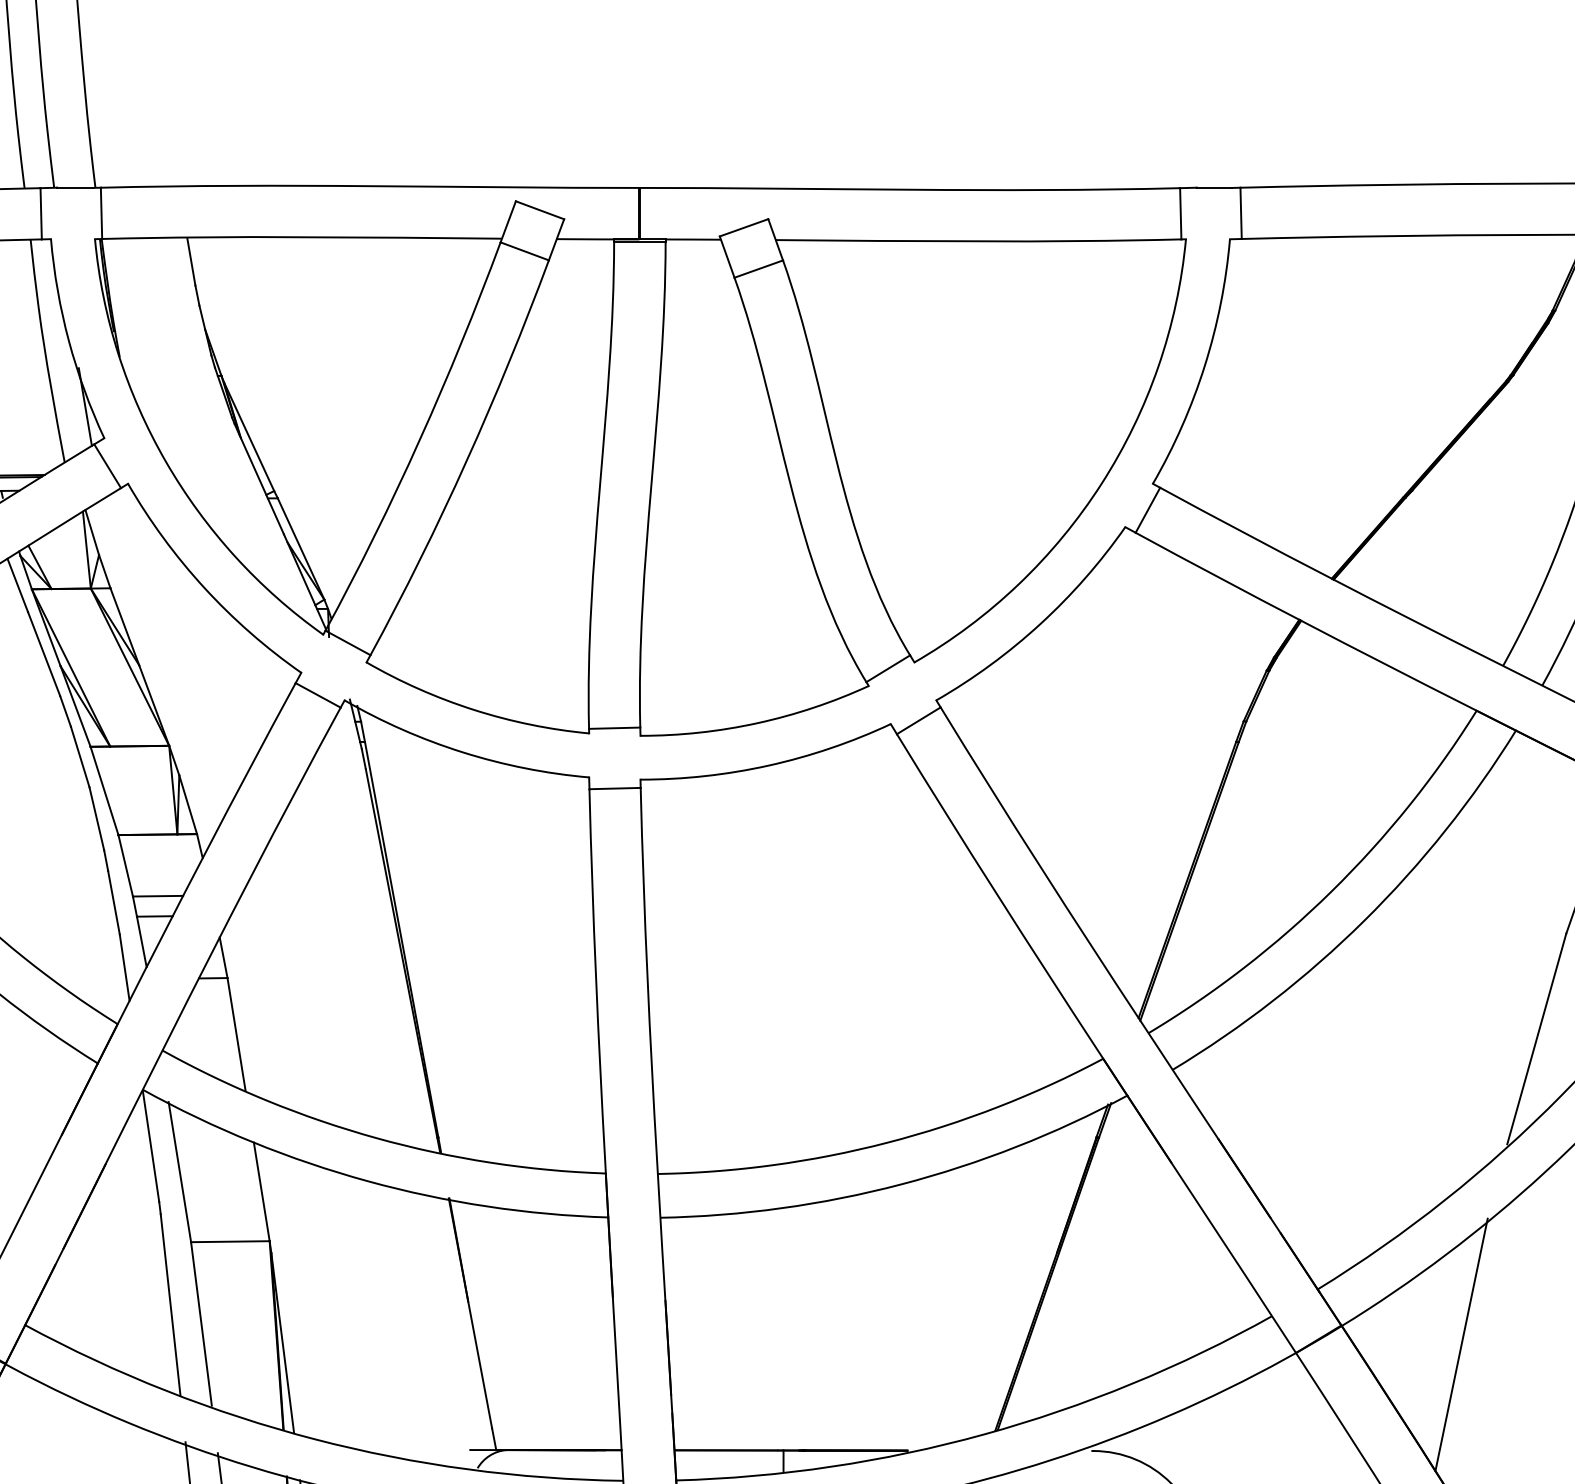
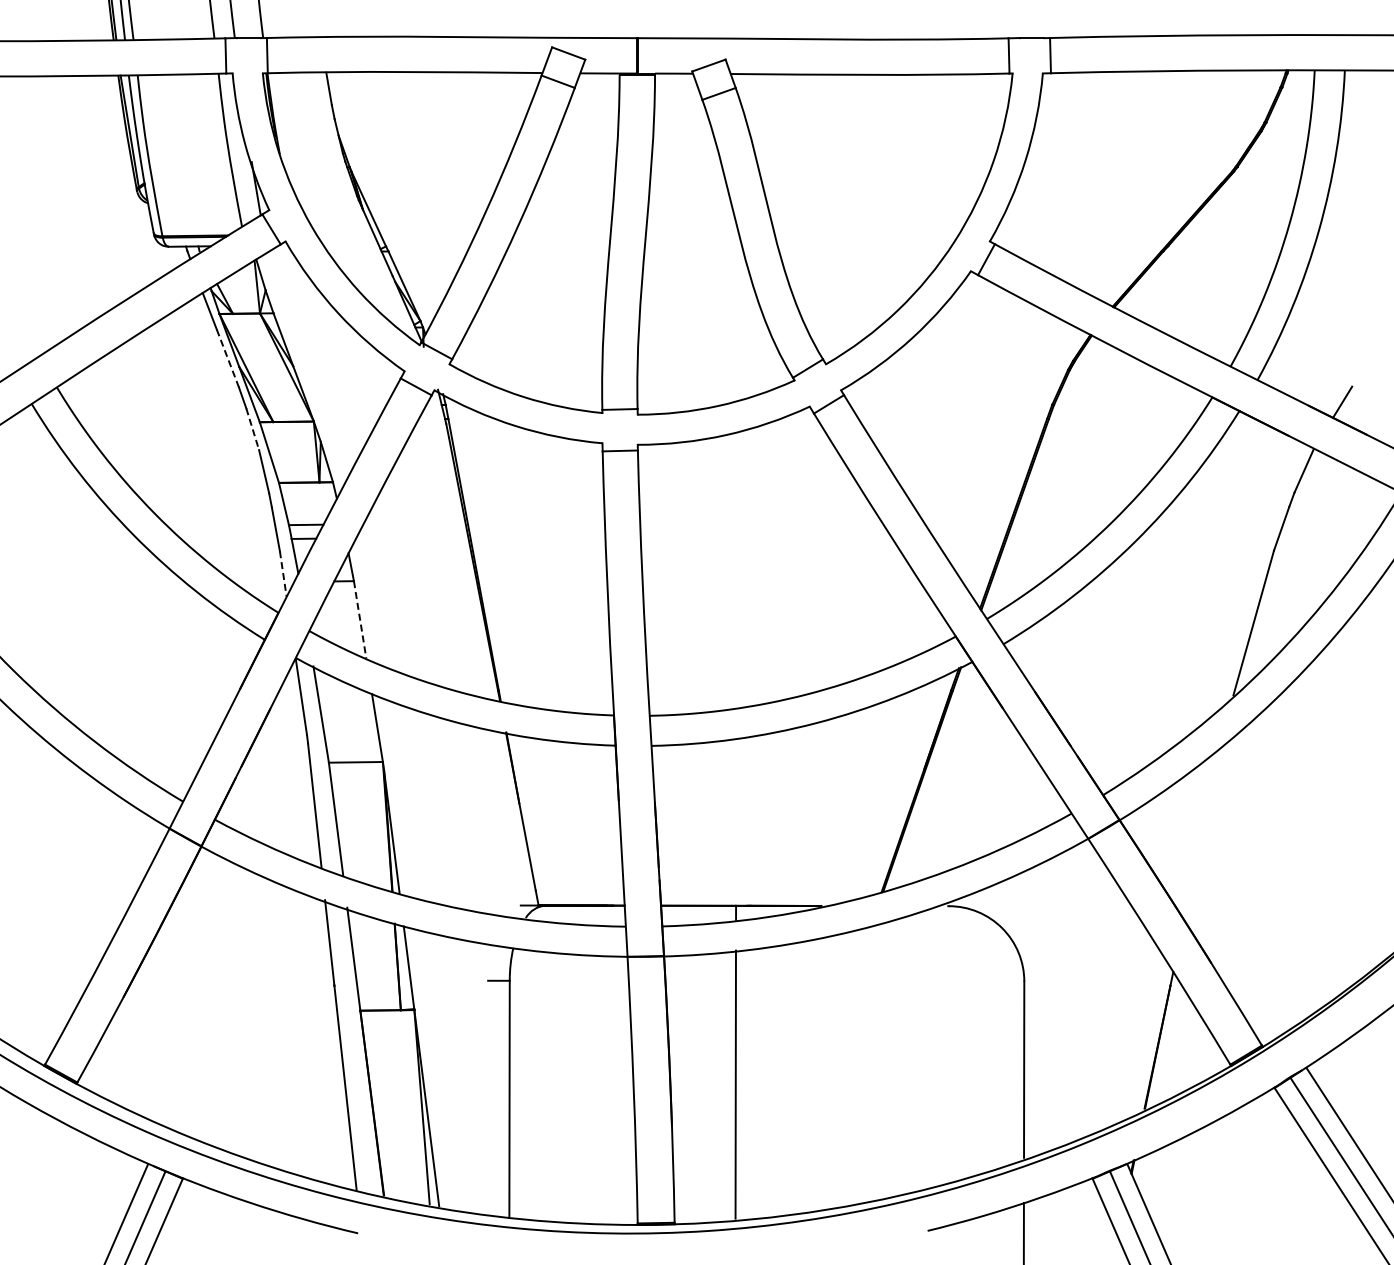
line: (43, 654) -> (227, 358), solid -> dashed
line: (79, 757) -> (252, 429), solid -> dashed
line: (125, 966) -> (283, 573), solid -> dashed
line: (237, 1035) -> (360, 620), solid -> dashed
line: (1460, 1343) -> (1201, 832), removed

